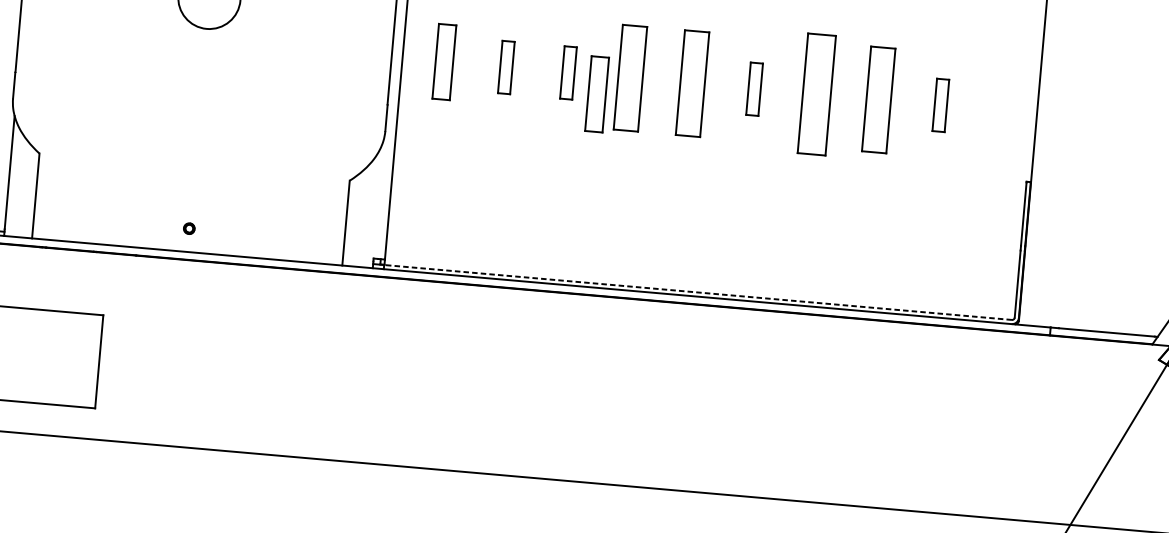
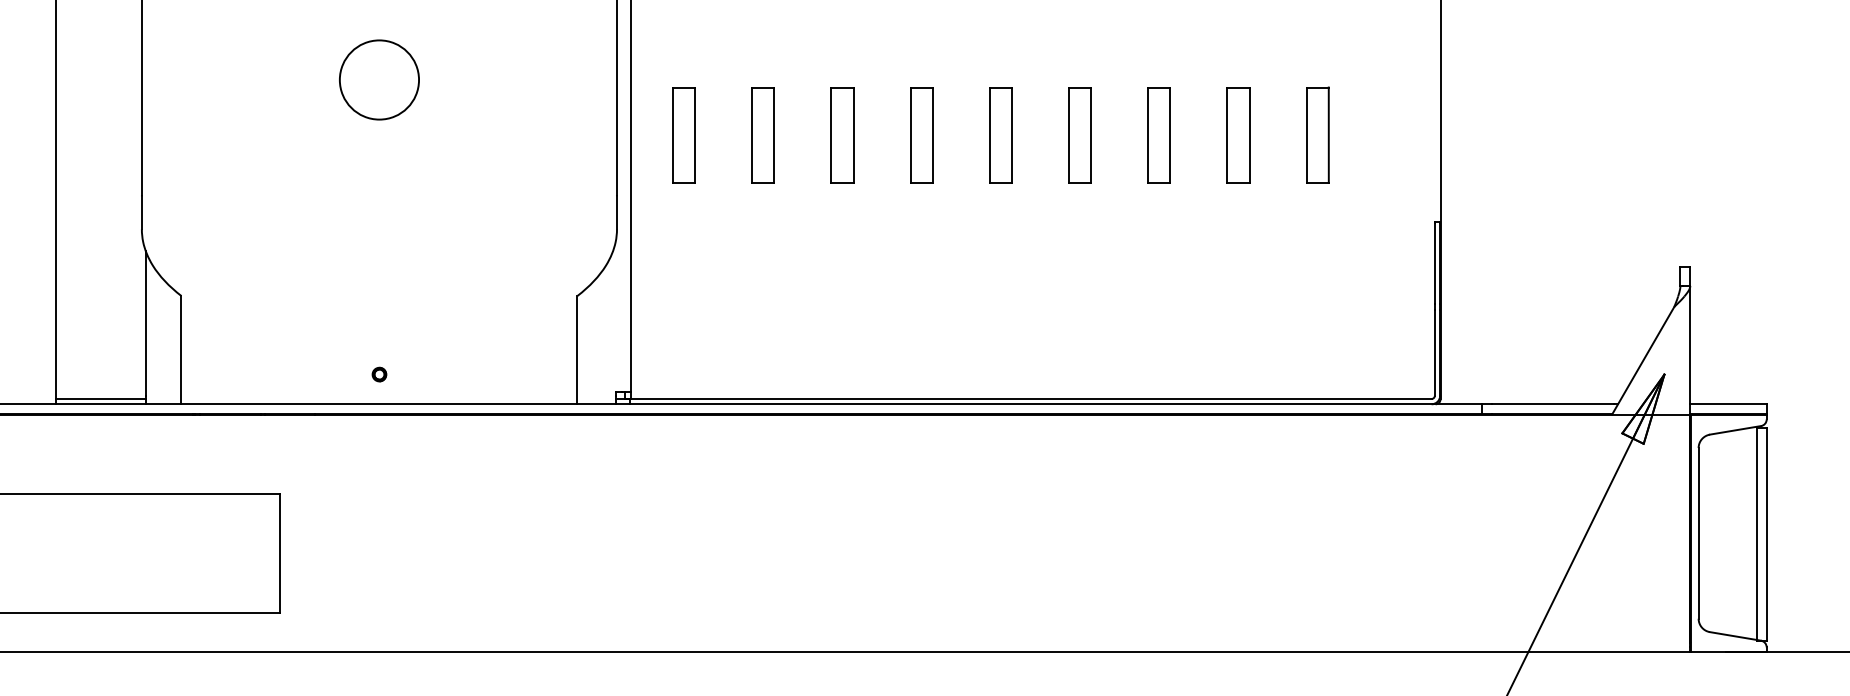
part: (505, 67) -> (762, 135), size x1.43
part: (568, 73) -> (842, 135), size x1.43
part: (630, 78) -> (921, 135), size x0.71
part: (692, 83) -> (1000, 135), size x0.71
part: (754, 89) -> (1079, 135), size x1.43
part: (596, 94) -> (880, 159), removed
part: (816, 94) -> (1158, 135), size x0.62
part: (878, 100) -> (1238, 135), size x0.71
part: (940, 104) -> (1317, 134), size x1.43
line: (698, 292) -> (1031, 398), dashed -> solid

